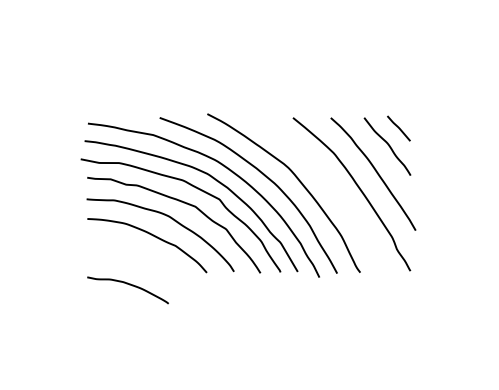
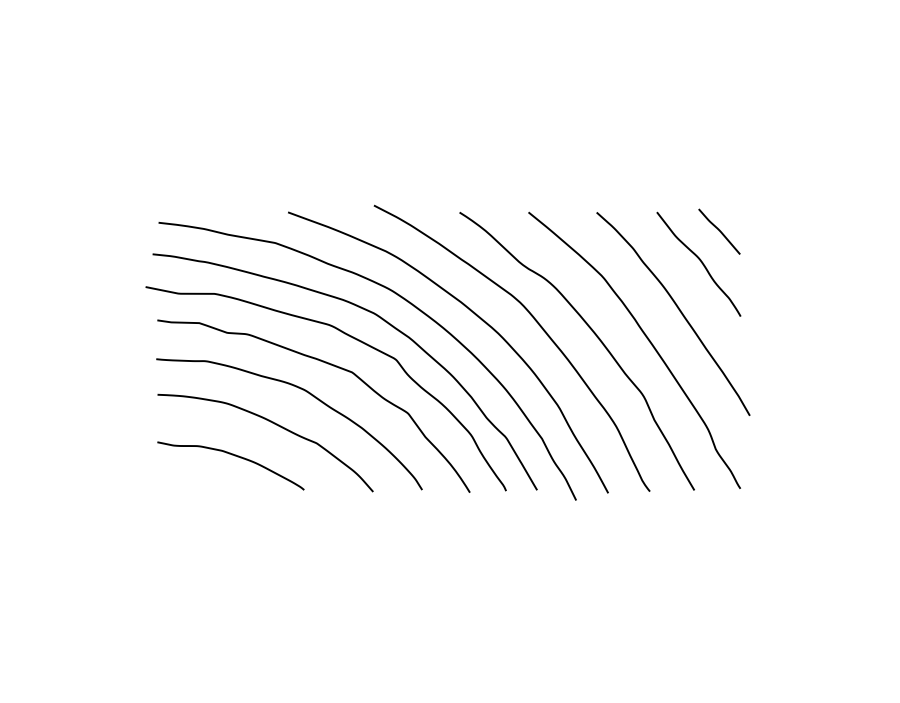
curve: (329, 186) -> (594, 336), added
curve: (129, 285) -> (233, 457), moved

